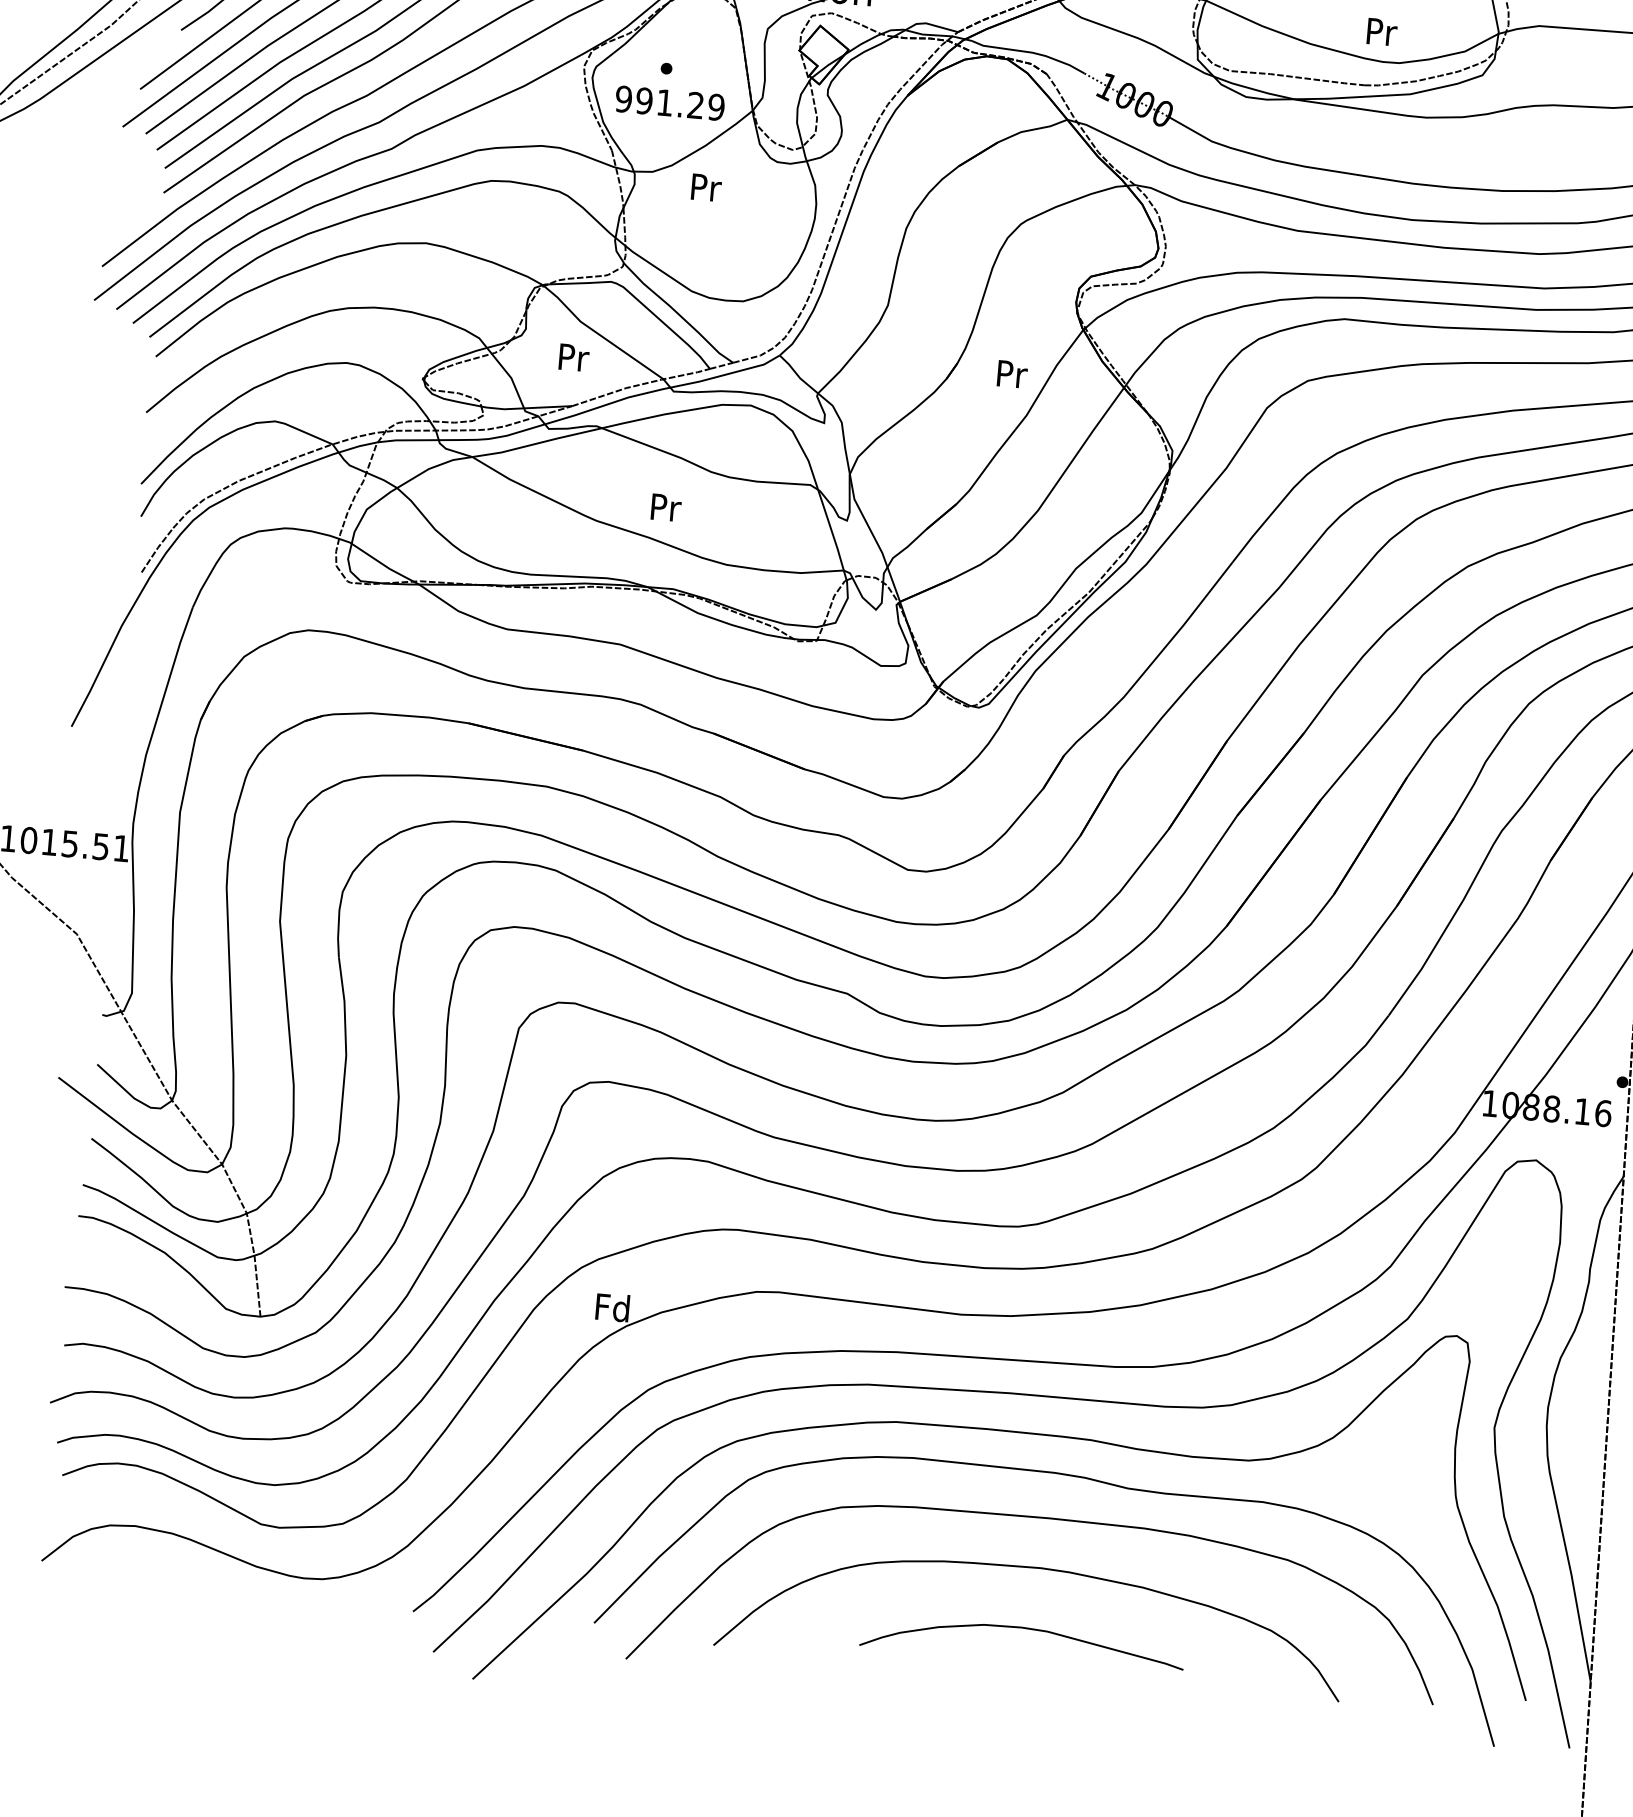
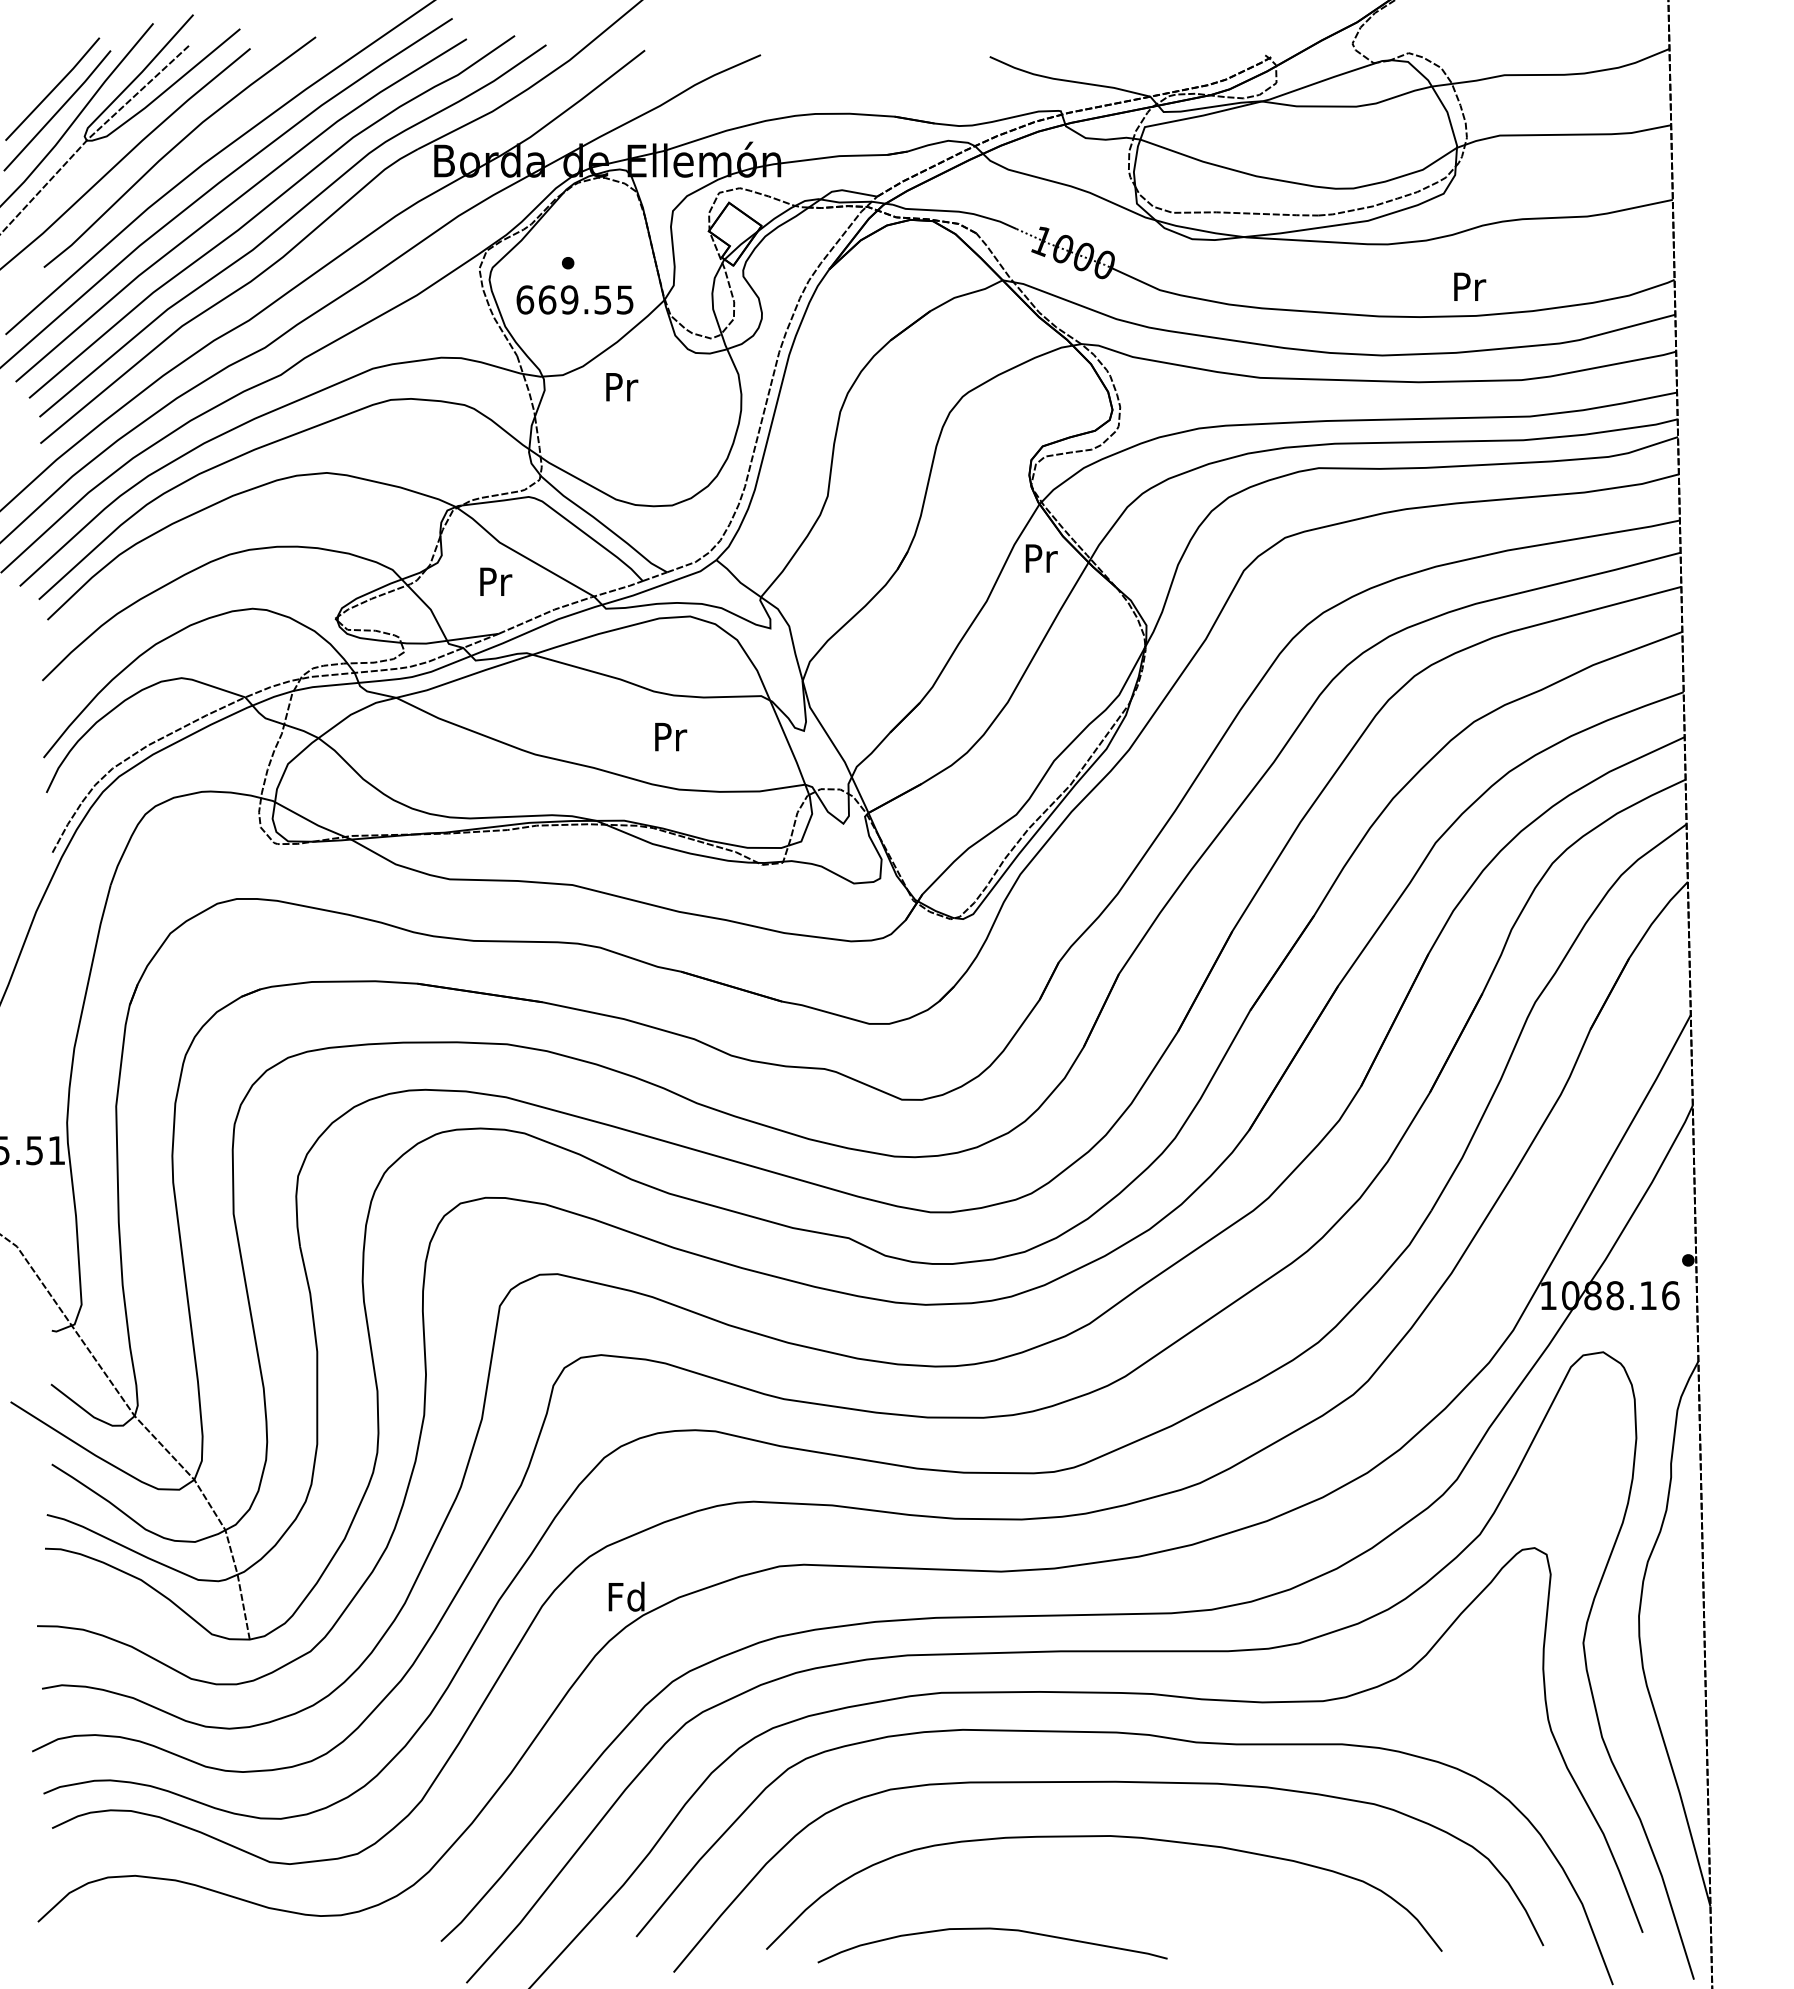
text: (1382, 31) -> (1470, 286), moved
text: (669, 102) -> (574, 299), 991.29 -> 669.55
text: (1012, 374) -> (1041, 558), moved
text: (666, 508) -> (671, 737), moved
curve: (1023, 1628) -> (992, 1929), moved

